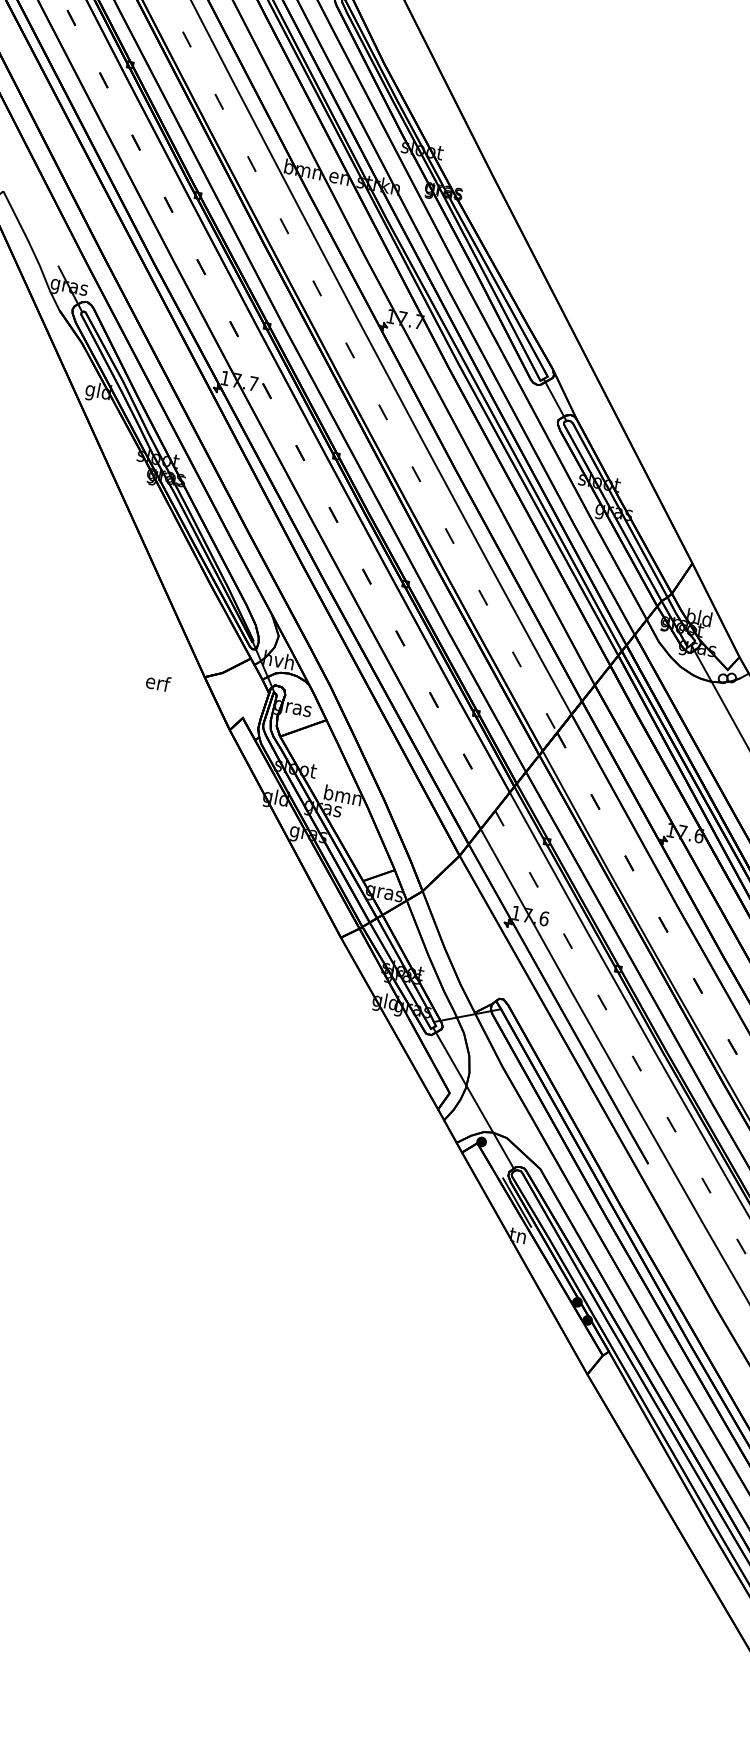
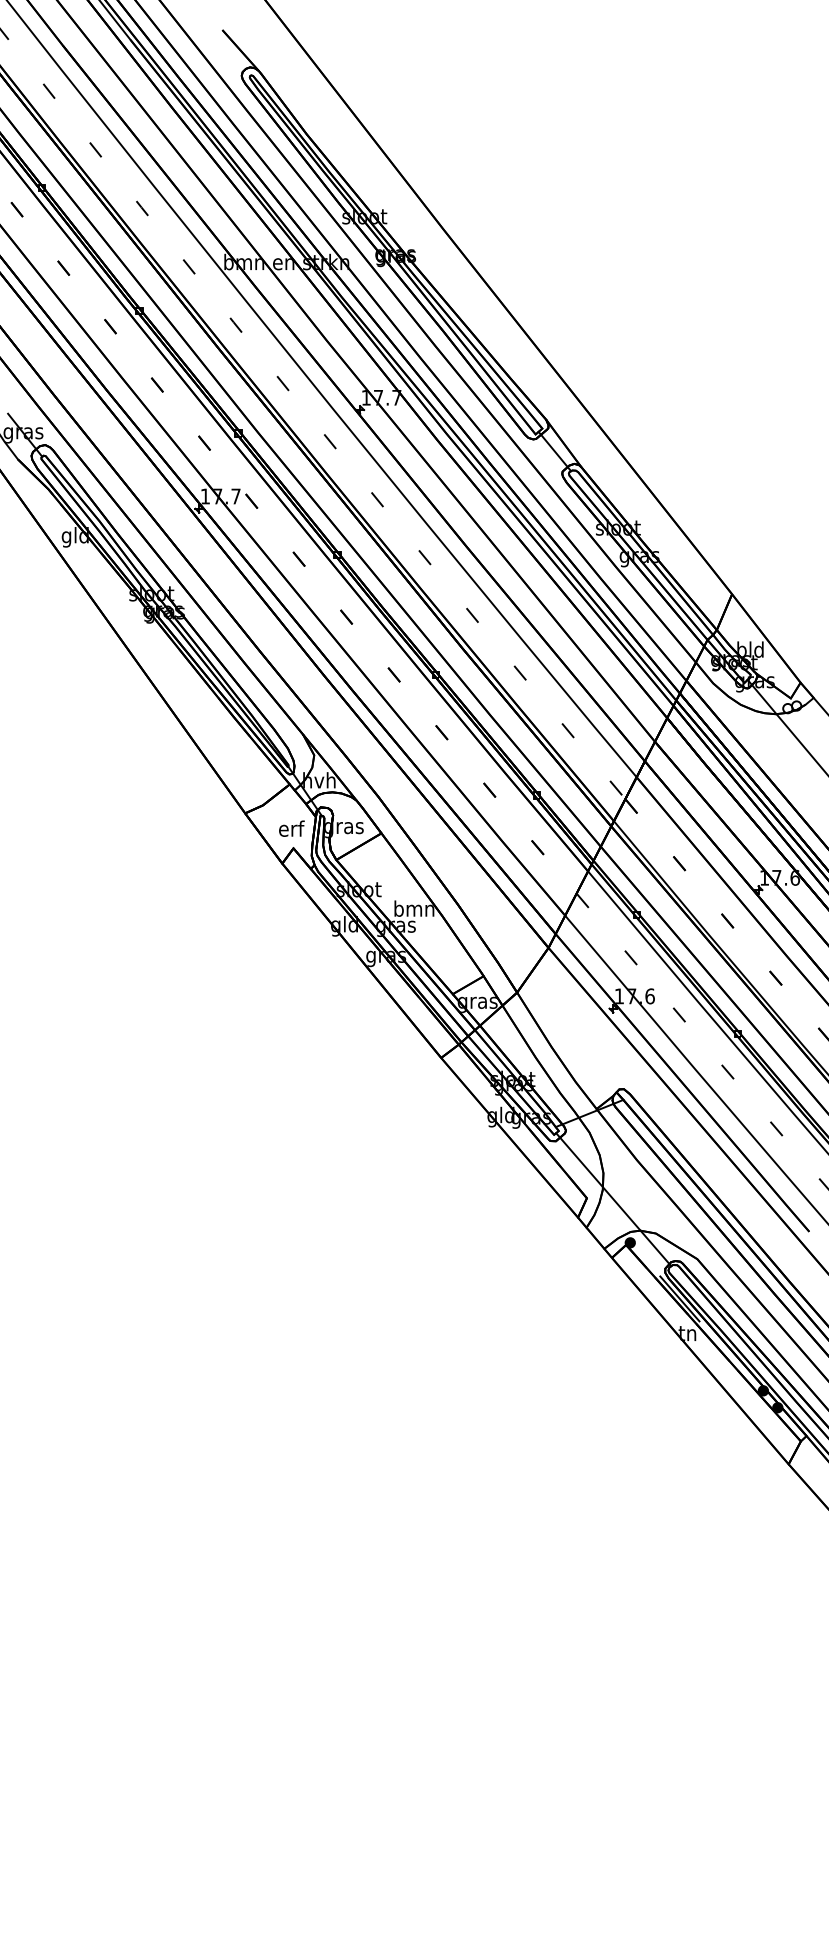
text: (158, 682) -> (291, 828), moved

